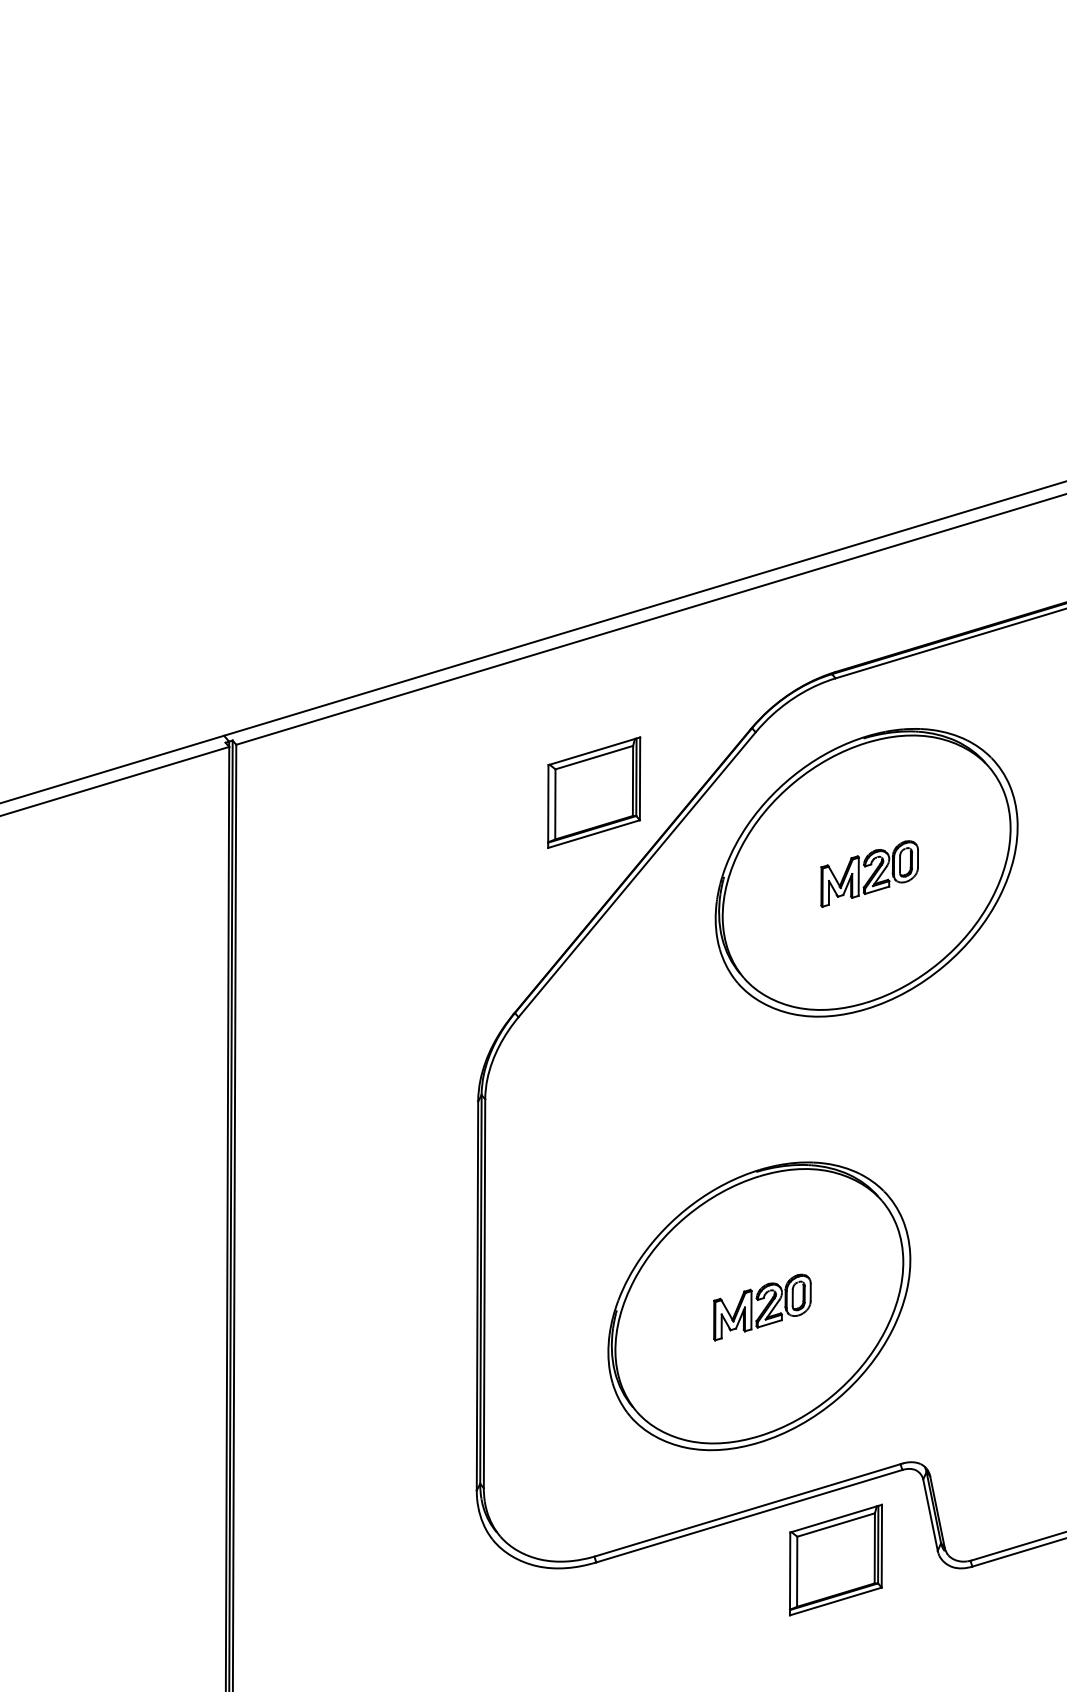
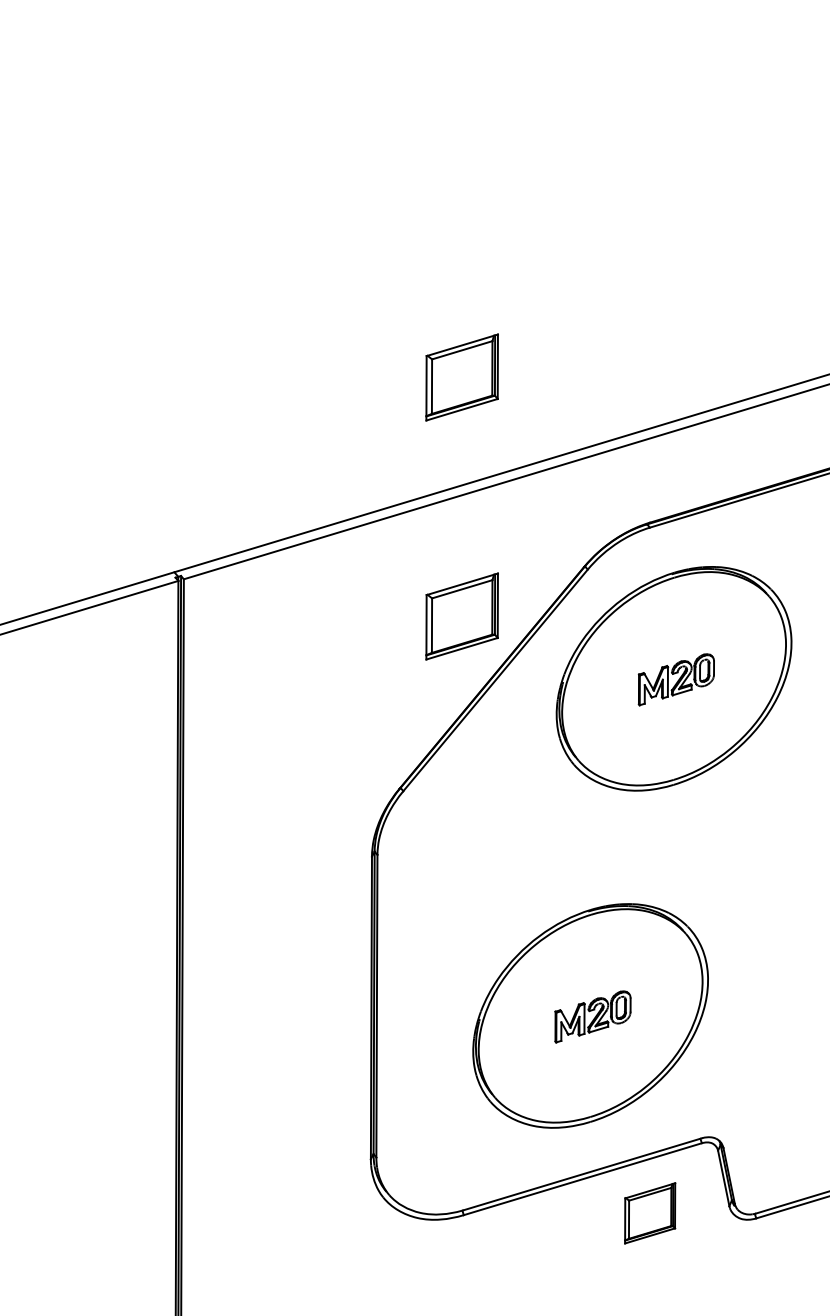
part: (593, 485) -> (461, 377), added
part: (835, 1560) -> (649, 1213), size x0.7

